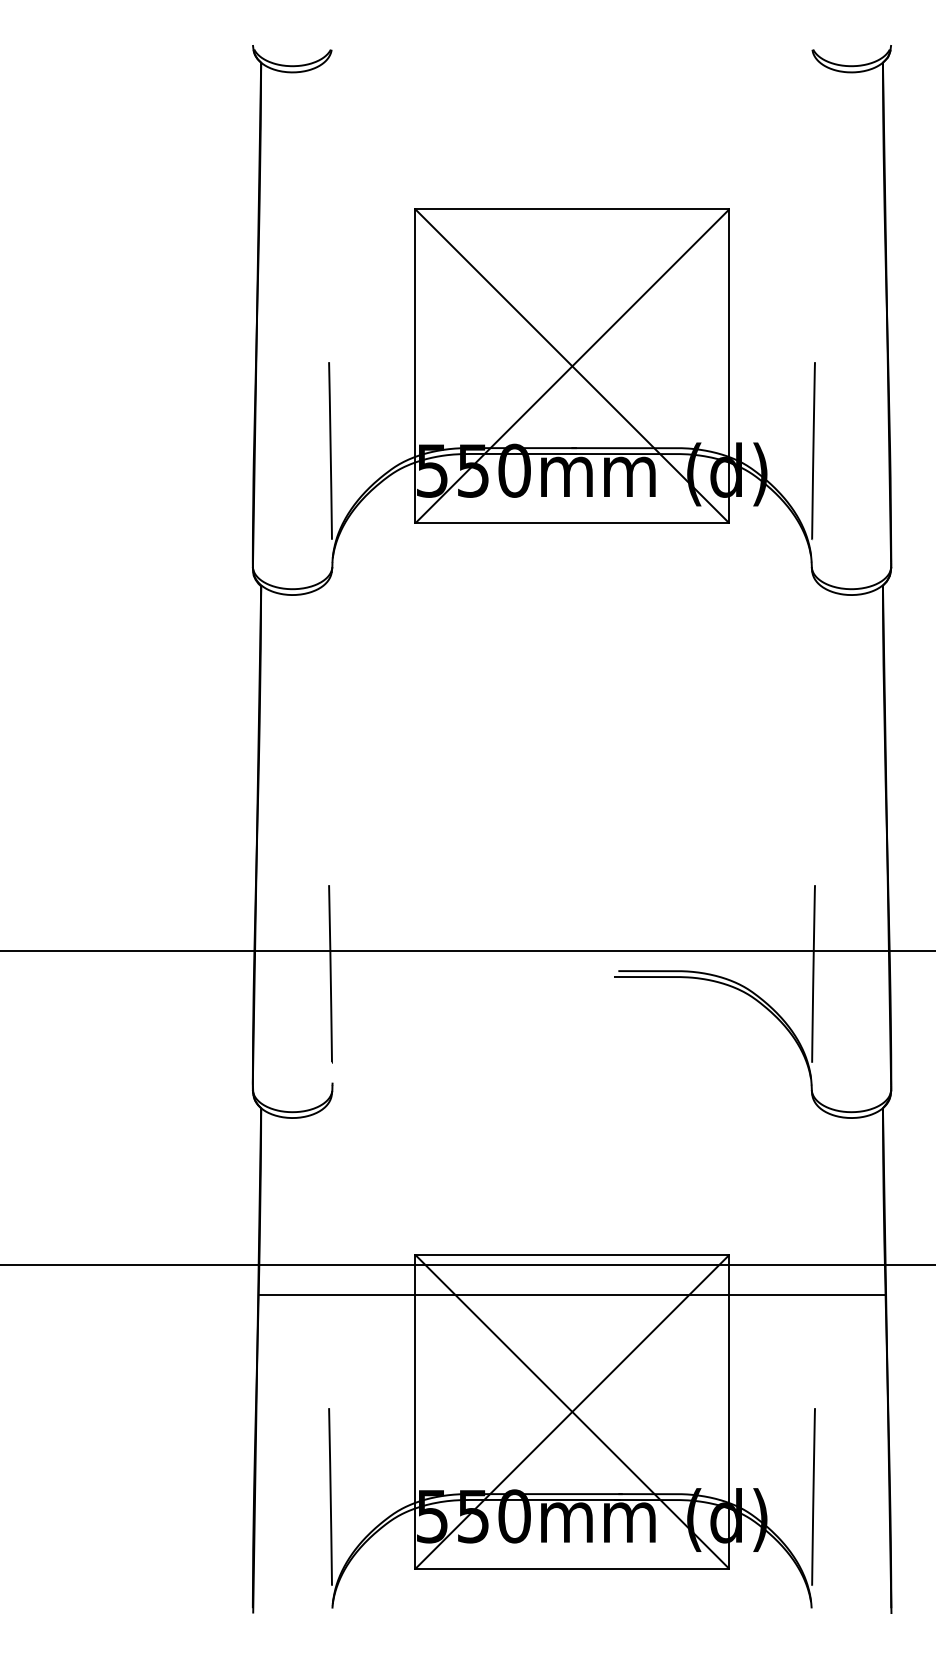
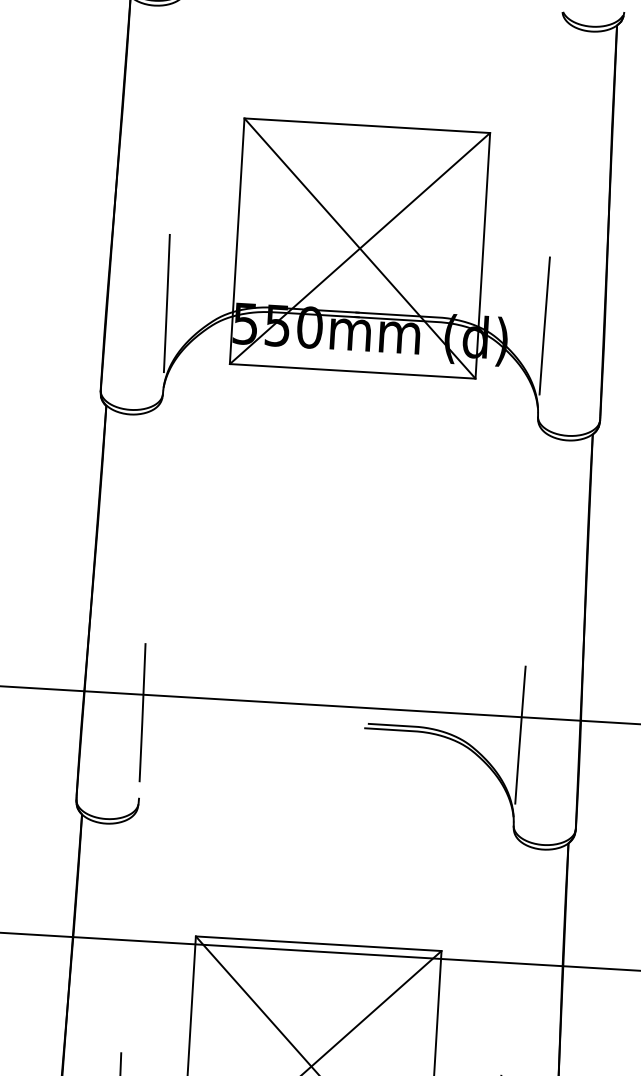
line: (572, 1295) -> (316, 975), removed

